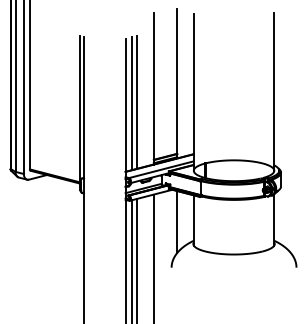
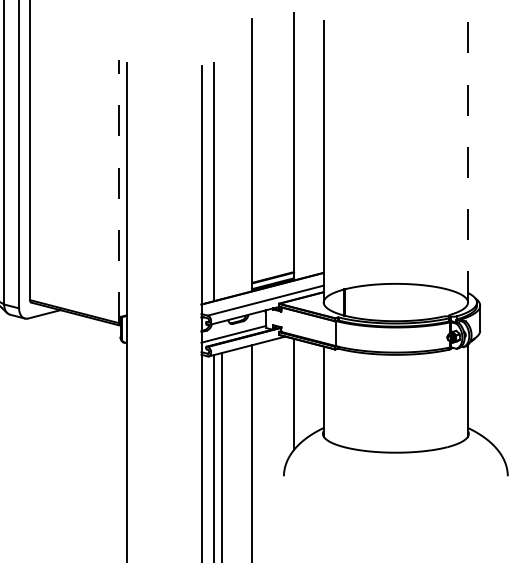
line: (274, 91) -> (468, 160), solid -> dashed
line: (137, 102) -> (222, 180), removed
line: (79, 108) -> (118, 190), solid -> dashed

